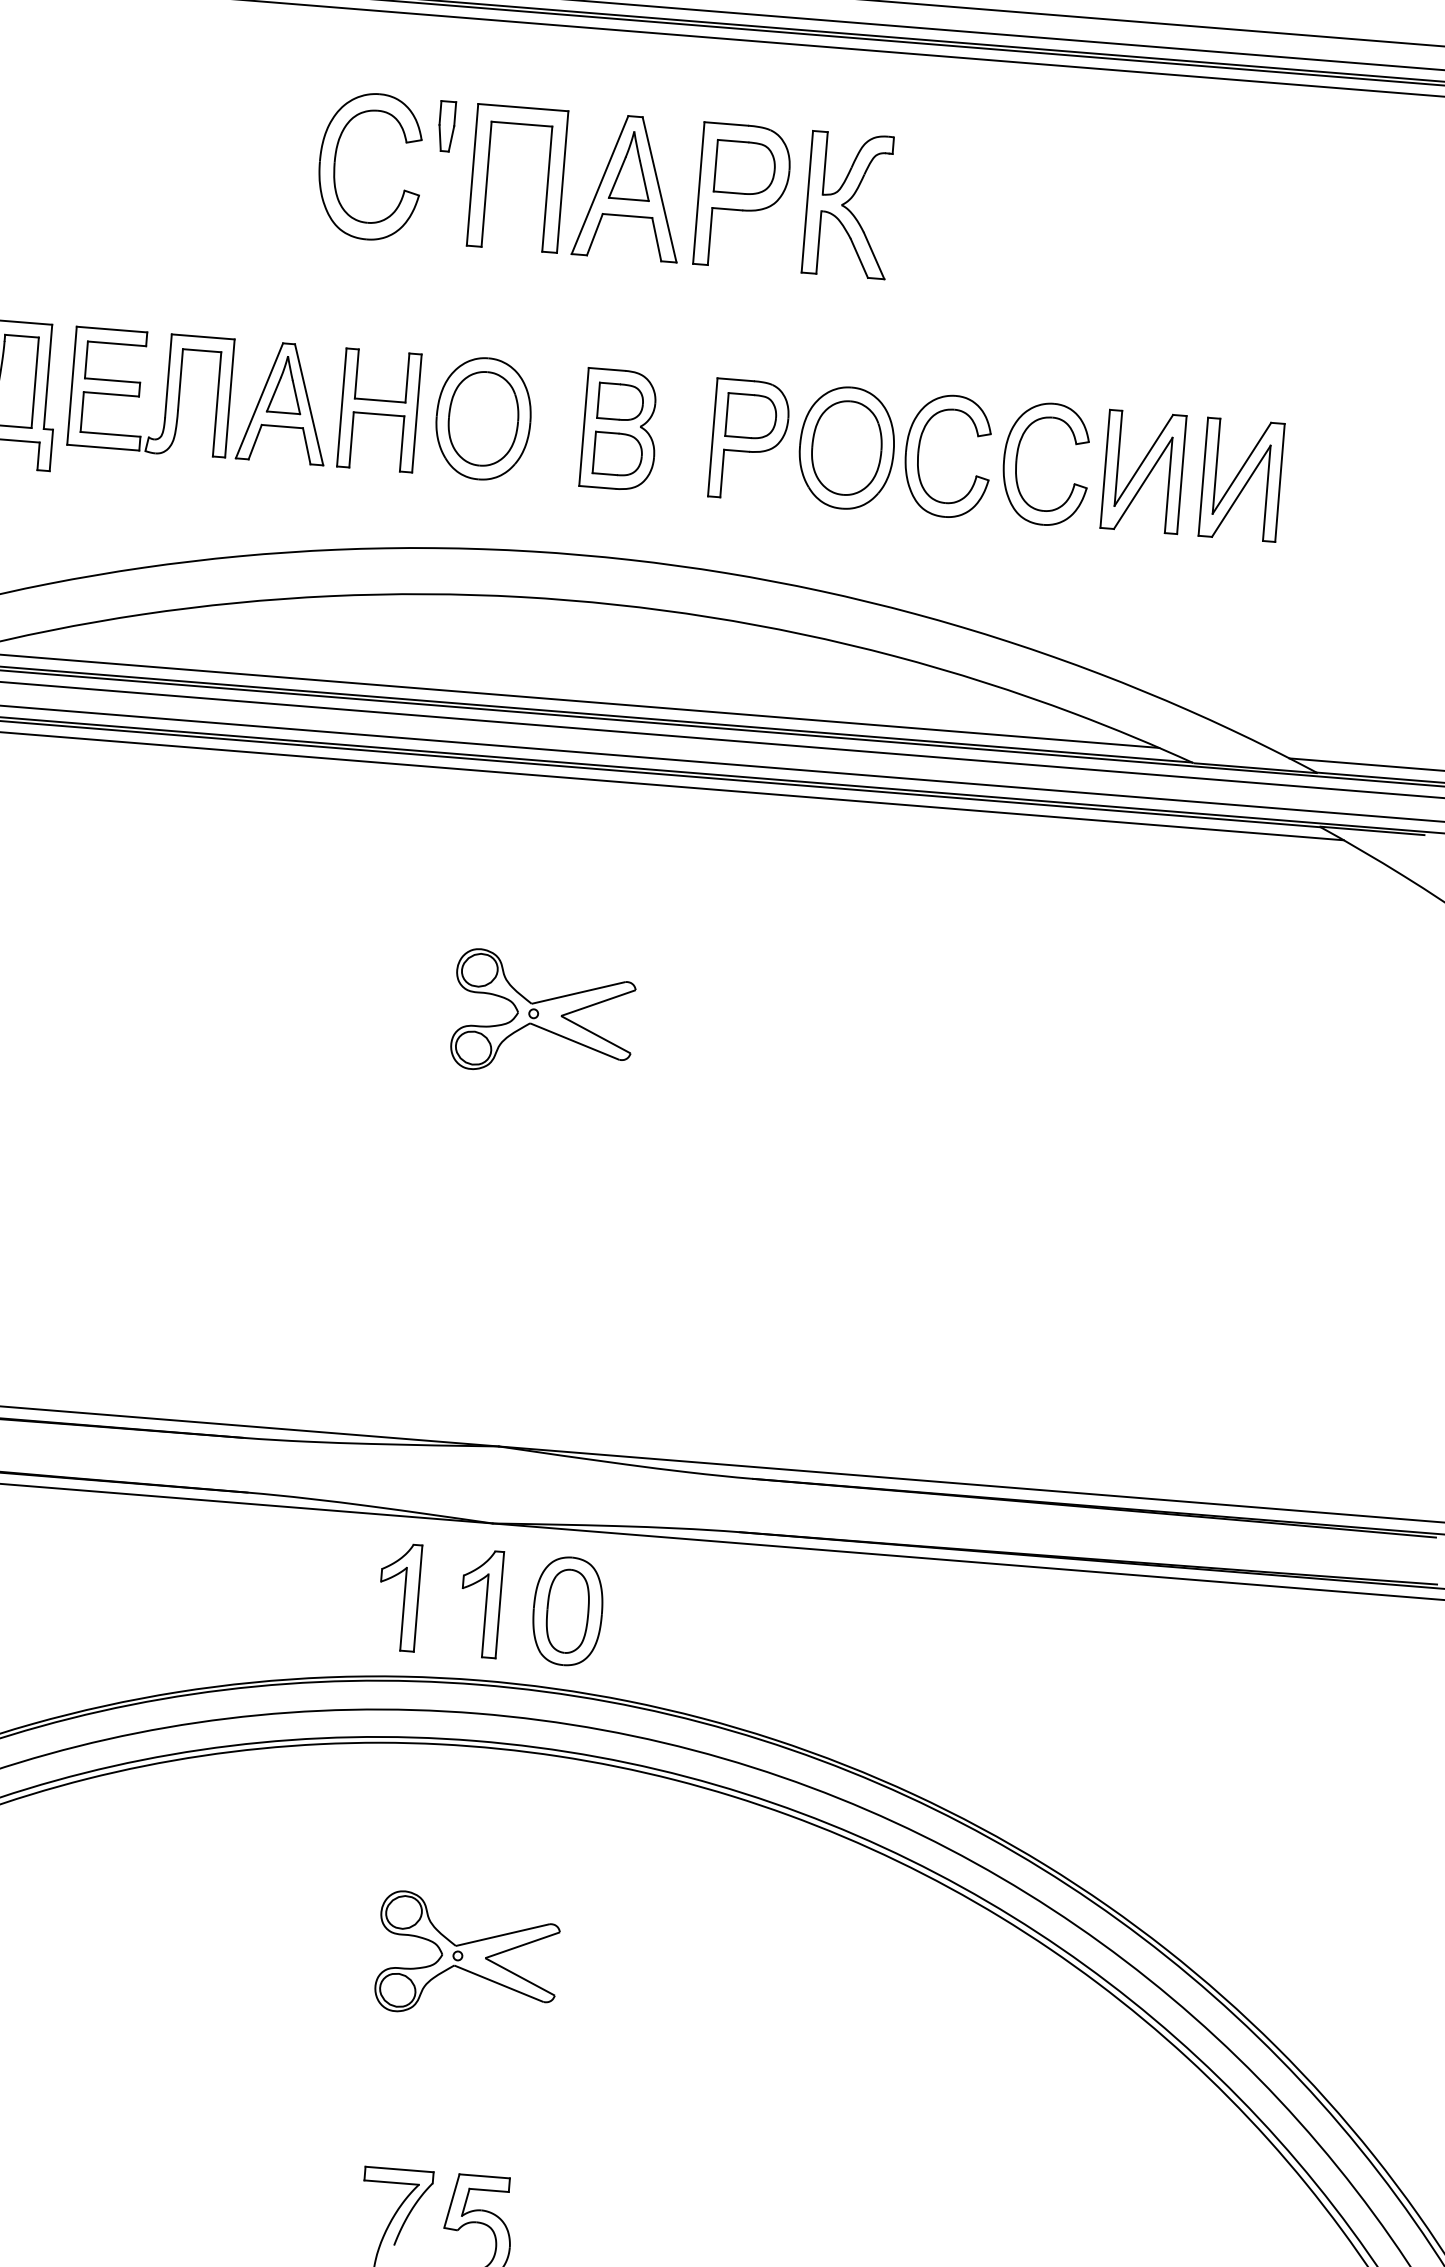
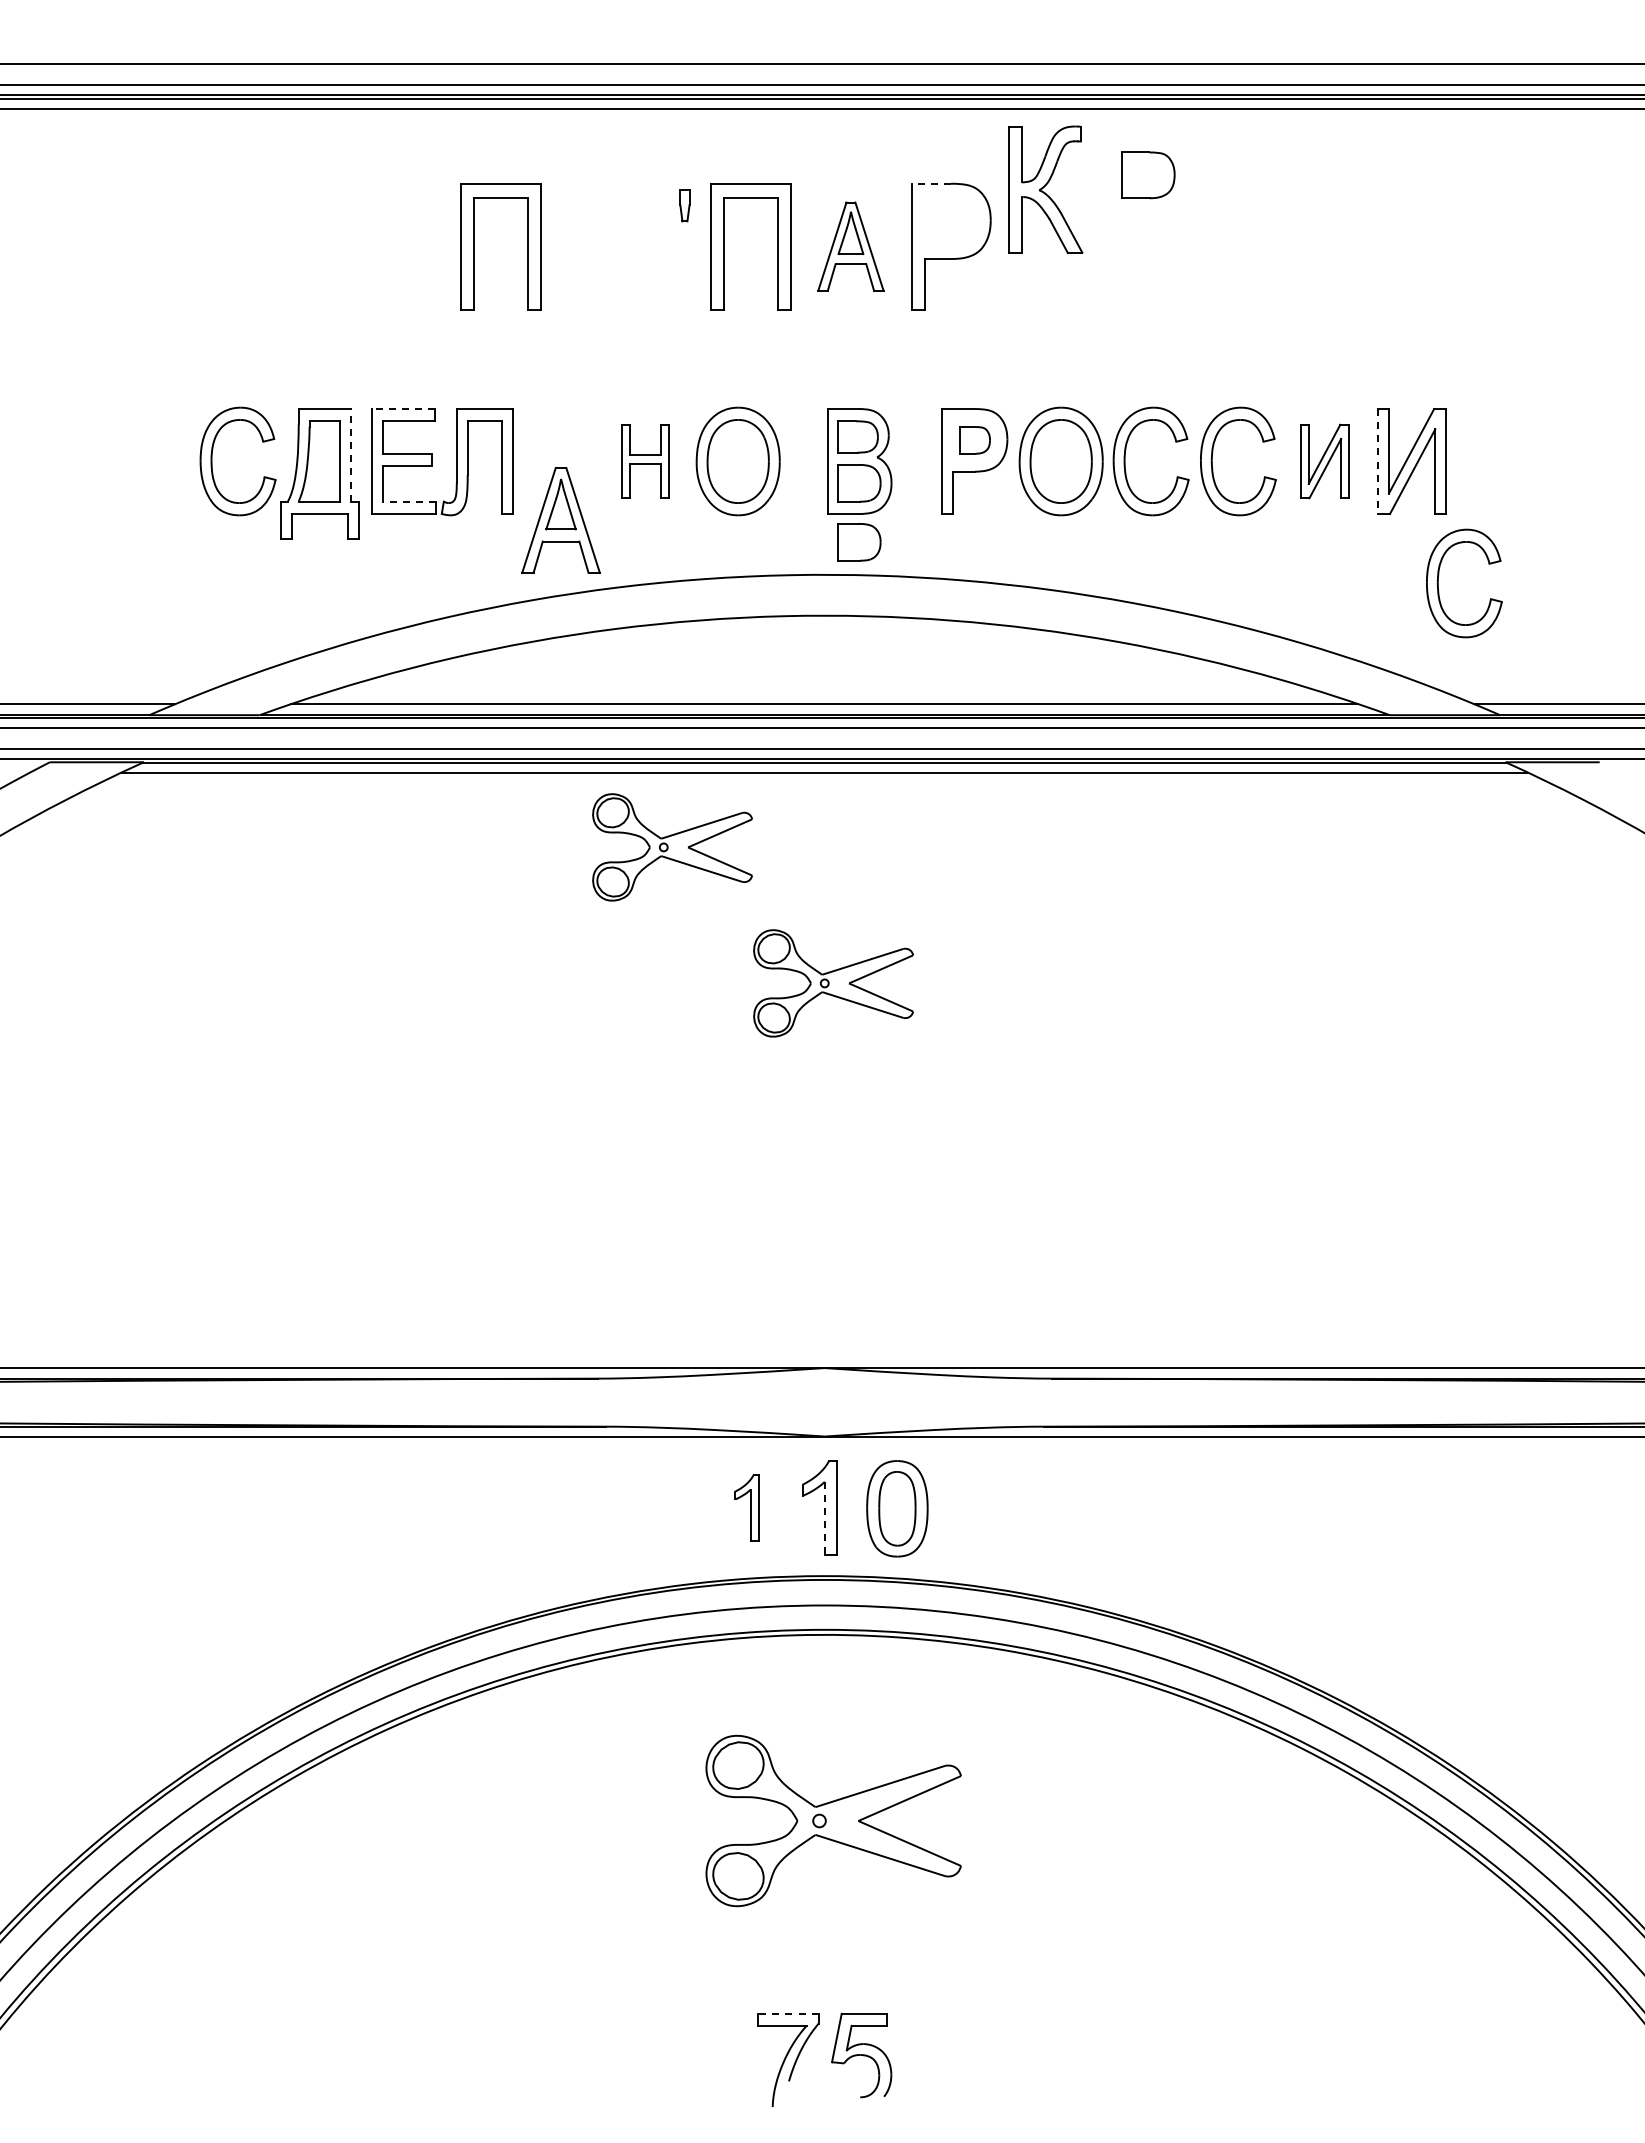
line: (726, 123) -> (931, 183), solid -> dashed
part: (446, 126) -> (684, 205), size x0.7
part: (206, 153) -> (474, 246), added
part: (335, 163) -> (589, 246), removed
part: (745, 168) -> (1148, 175), moved
part: (629, 187) -> (850, 246), size x0.7
part: (848, 204) -> (1045, 189), moved
line: (111, 330) -> (403, 409), solid -> dashed
line: (48, 375) -> (350, 454), solid -> dashed
part: (283, 402) -> (560, 520), moved
part: (379, 410) -> (645, 461), size x0.7
part: (751, 416) -> (974, 440), size x0.7
line: (110, 434) -> (409, 501), solid -> dashed
part: (1143, 471) -> (1324, 461), size x0.7
line: (1203, 477) -> (1378, 462), solid -> dashed
part: (612, 520) -> (859, 542), added
part: (1260, 619) -> (1438, 583), added
part: (374, 847) -> (672, 847), added
part: (398, 1596) -> (746, 1507), size x0.7
line: (484, 1615) -> (824, 1518), solid -> dashed
part: (467, 1956) -> (833, 1820), size x1.6
line: (398, 2169) -> (787, 2013), solid -> dashed

